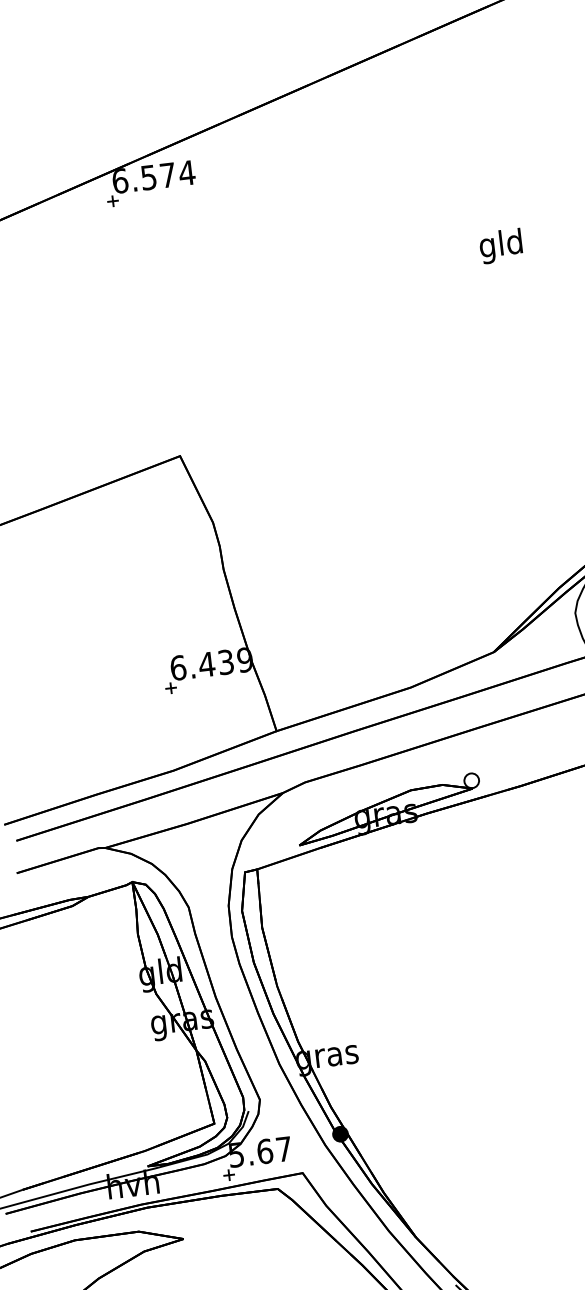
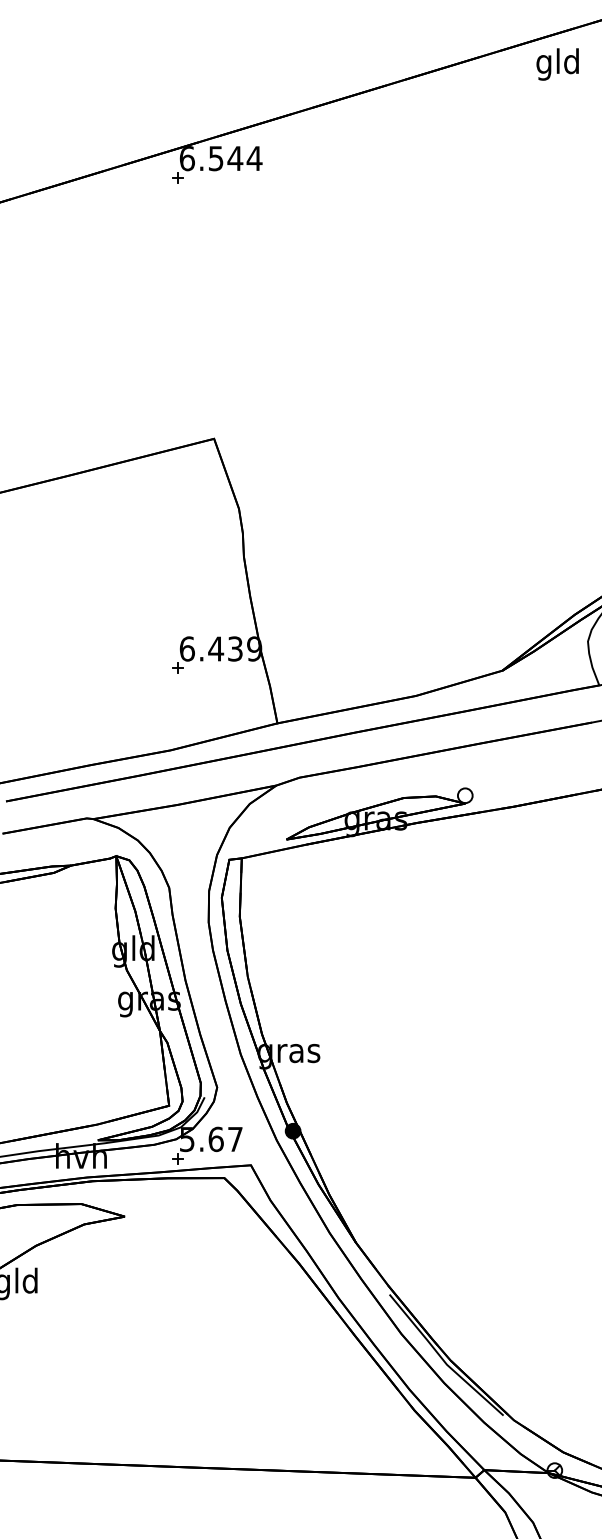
text: (168, 175) -> (235, 158), 6.574 -> 6.544
text: (500, 246) -> (557, 64), moved

